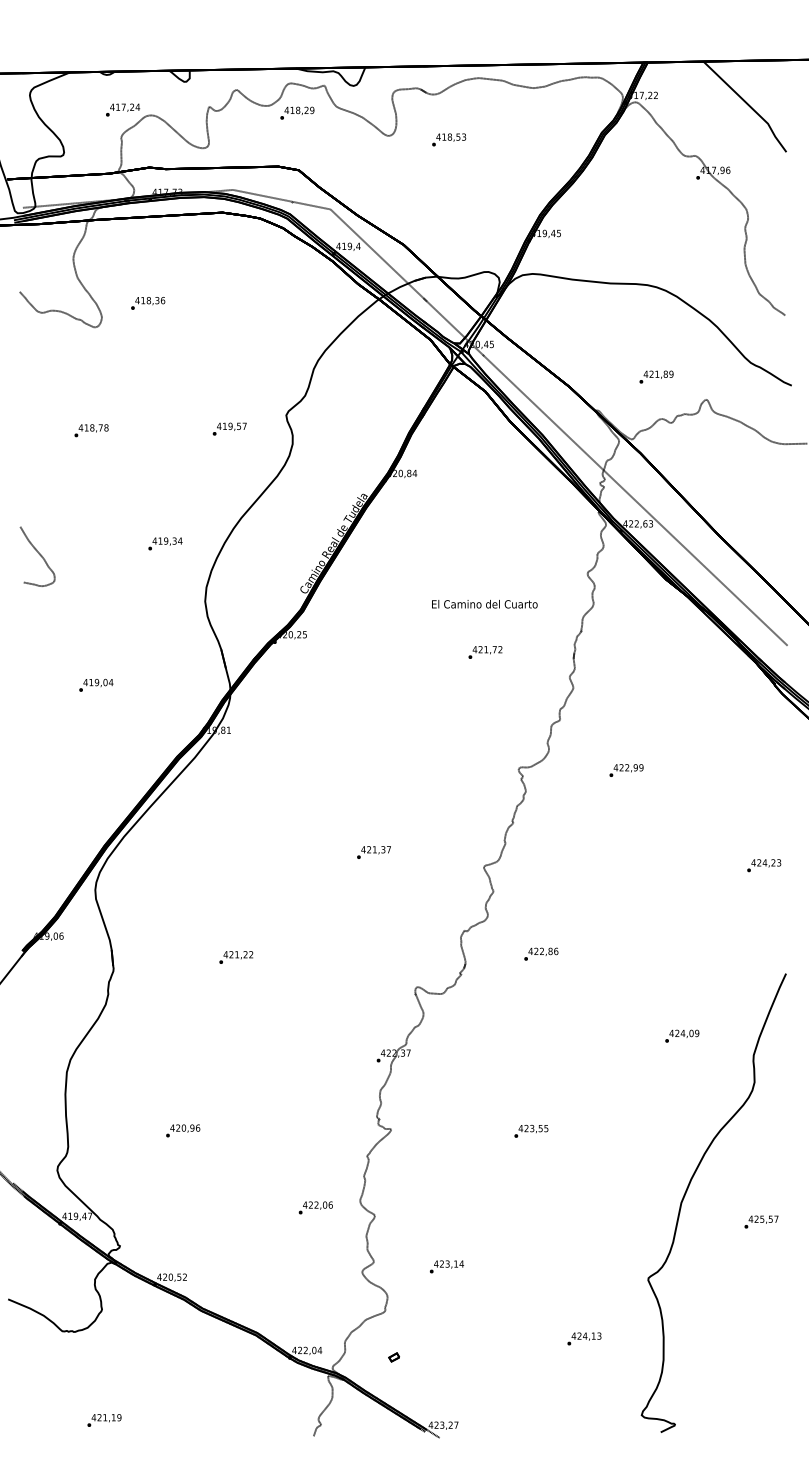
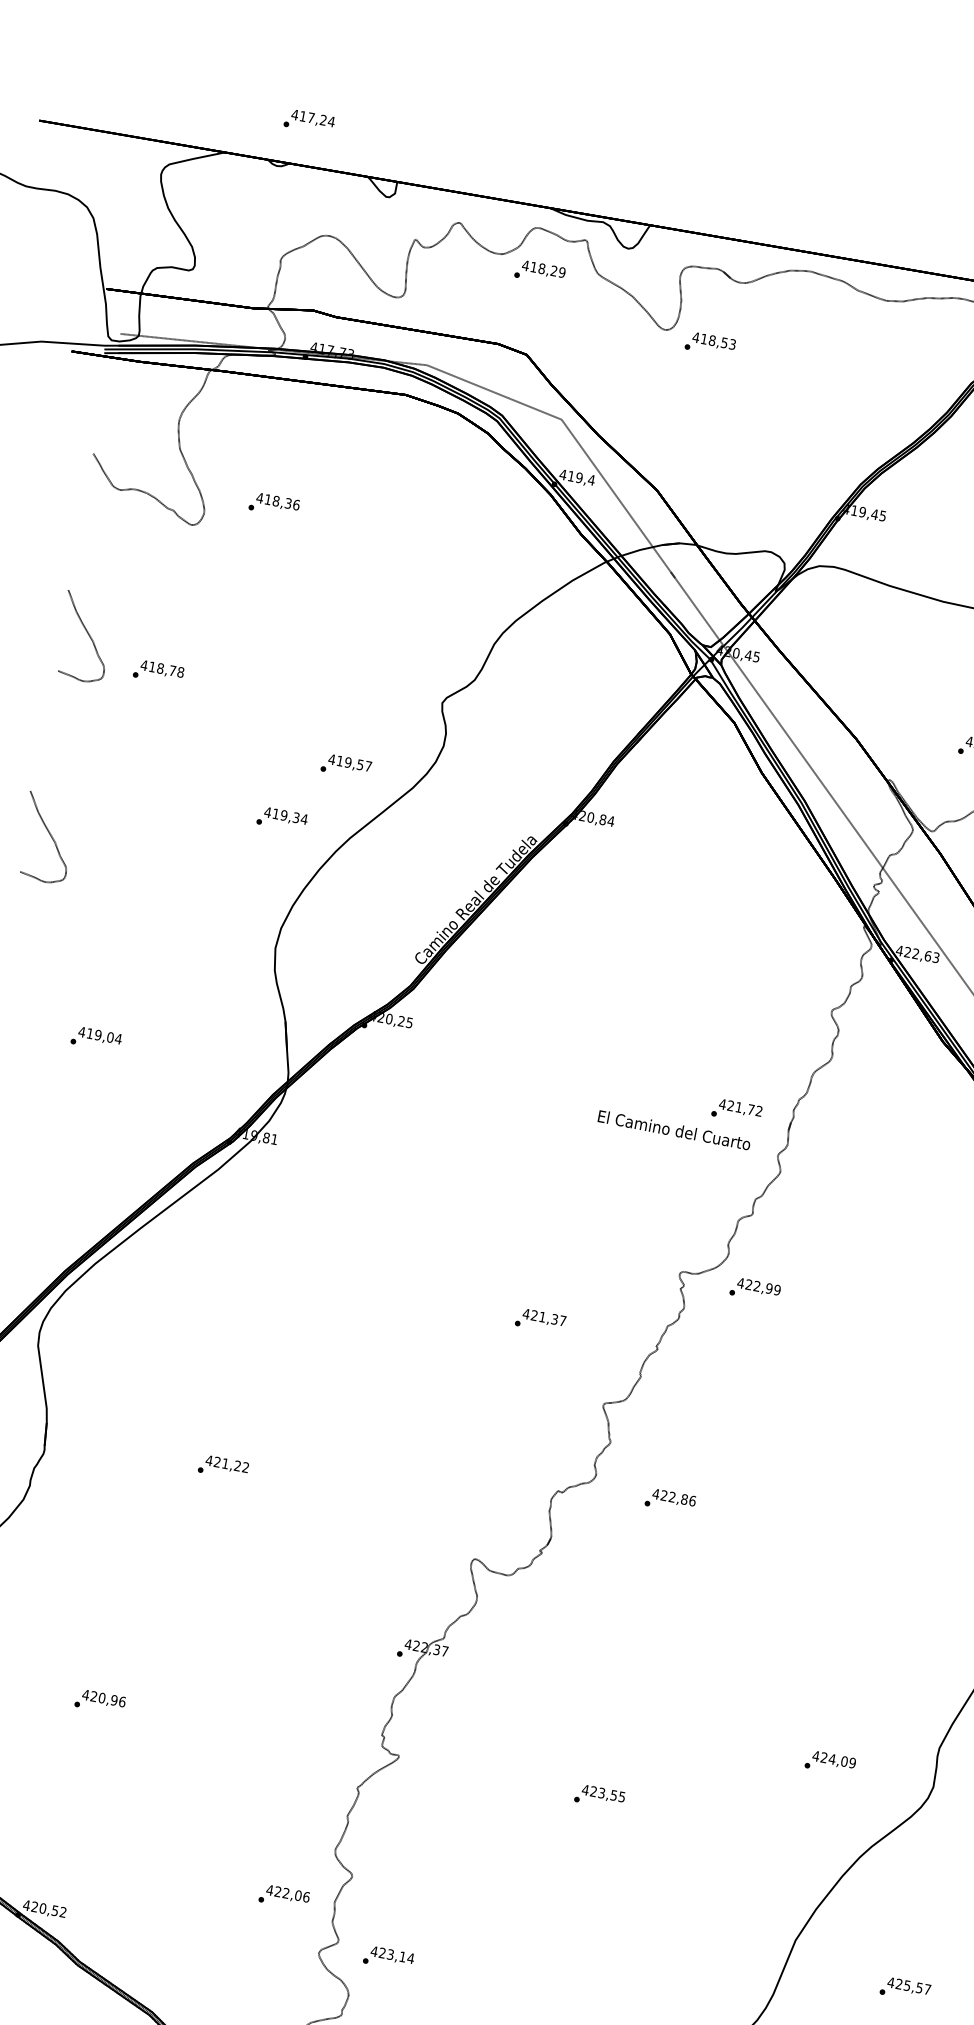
text: (123, 109) -> (310, 121), moved
text: (449, 139) -> (711, 343), moved
curve: (39, 415) -> (88, 636), added
text: (229, 428) -> (346, 765), moved
text: (165, 543) -> (282, 818), moved
text: (484, 604) -> (673, 1130), moved
text: (485, 652) -> (737, 1111), moved
text: (626, 770) -> (755, 1290), moved
text: (373, 852) -> (539, 1320), moved
text: (541, 953) -> (670, 1500), moved
text: (682, 1035) -> (831, 1762), moved
text: (315, 1207) -> (283, 1896), moved
text: (446, 1266) -> (388, 1957), moved

